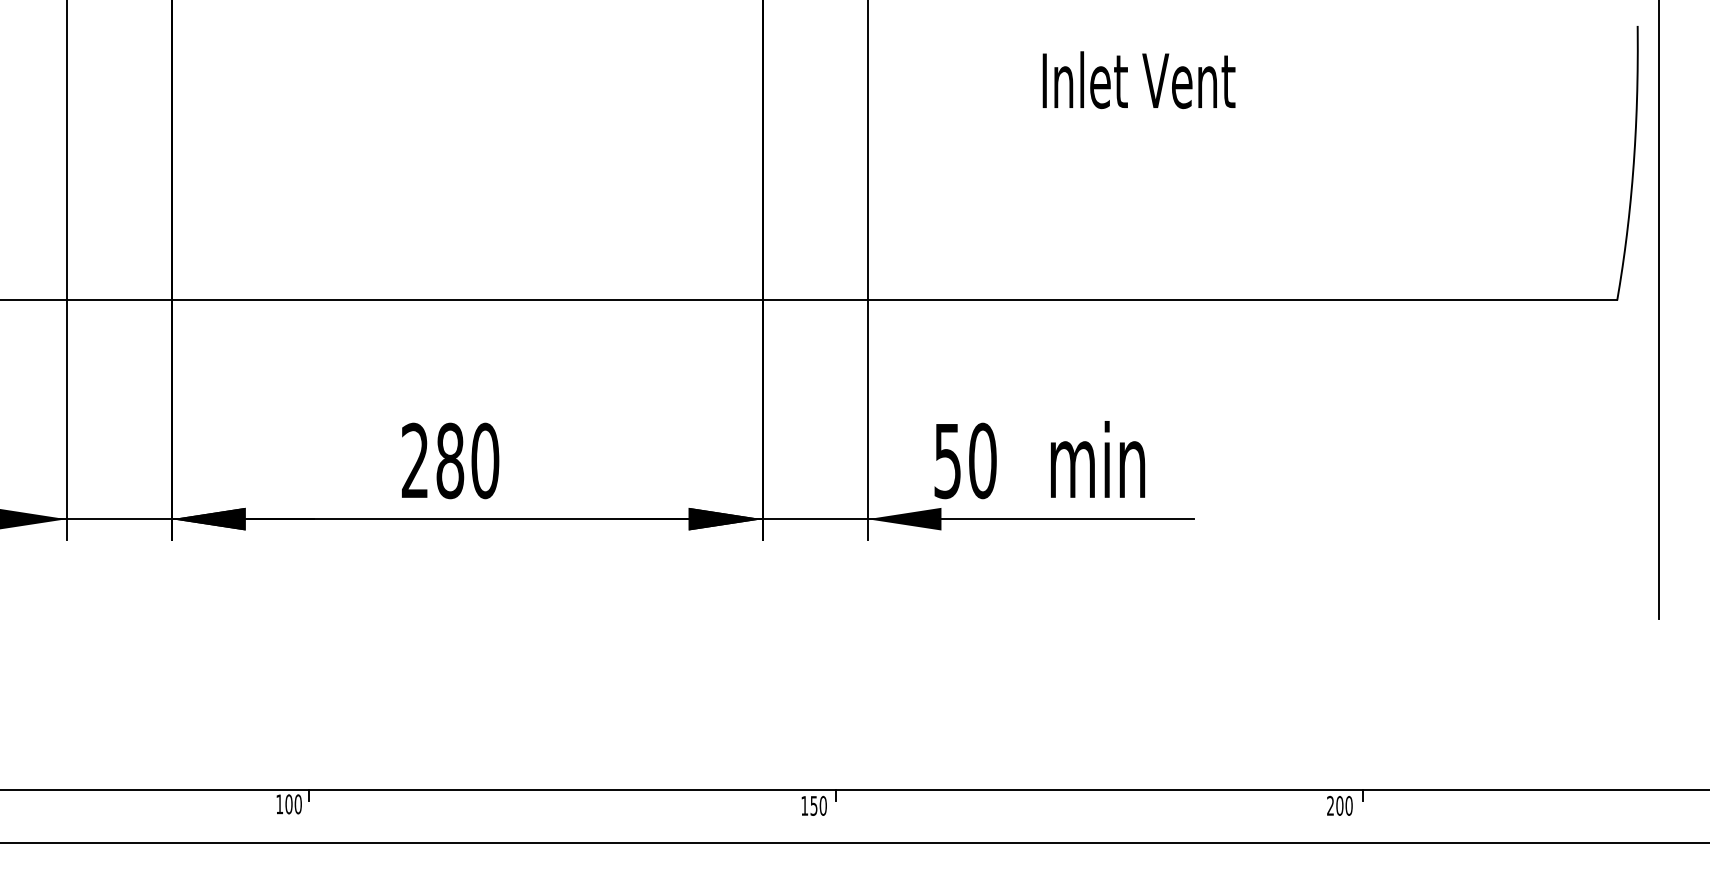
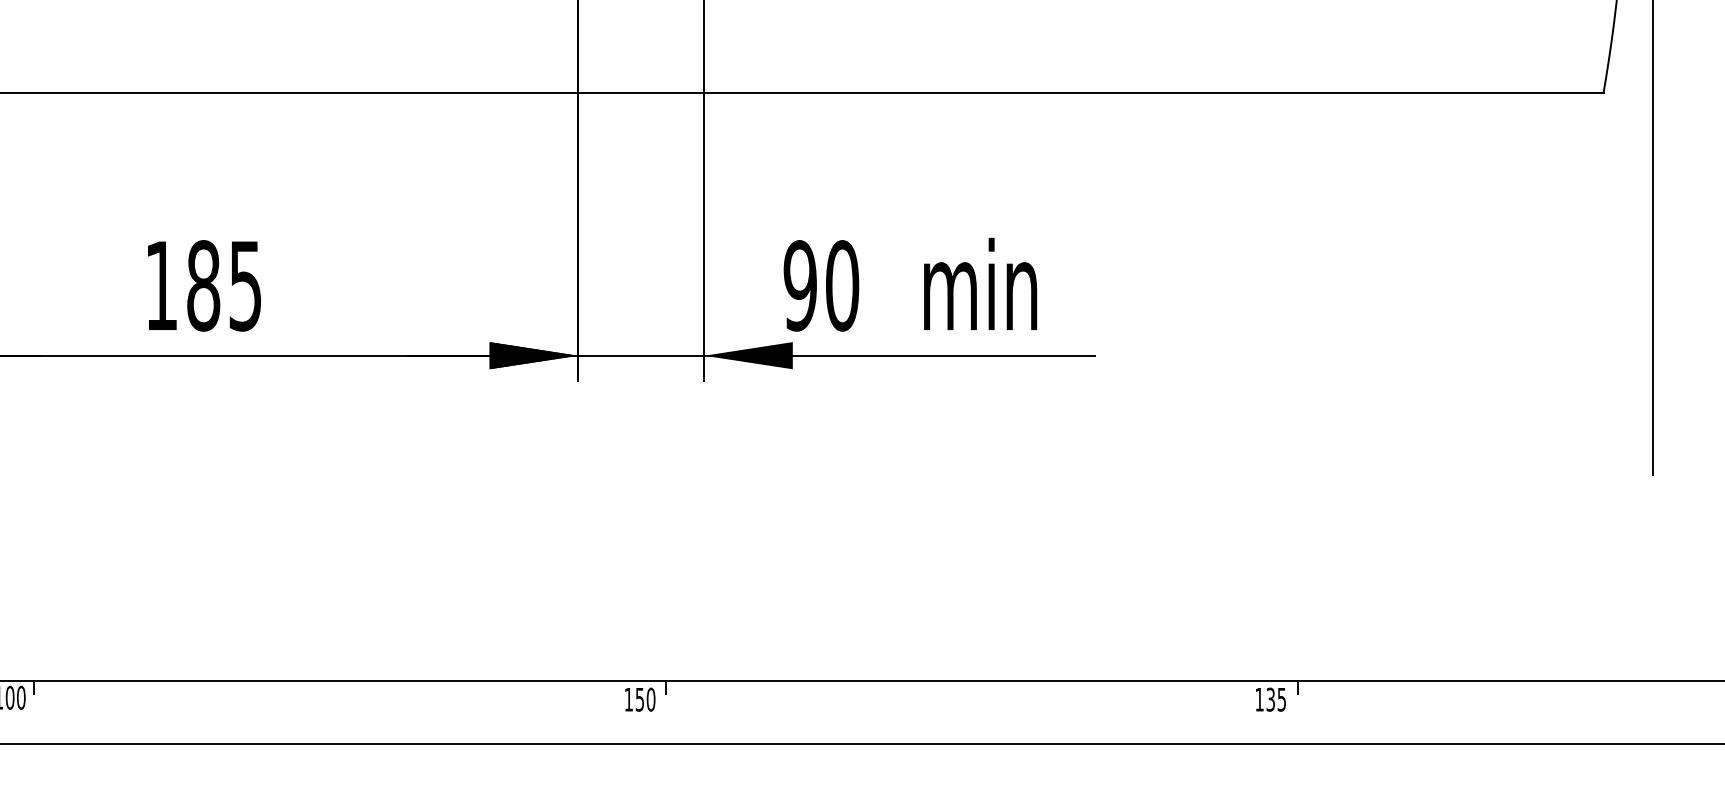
text: (450, 460) -> (203, 285), 280 -> 185
text: (947, 460) -> (800, 285), 50 -> 90
text: (1339, 805) -> (1270, 699), 200 -> 135

